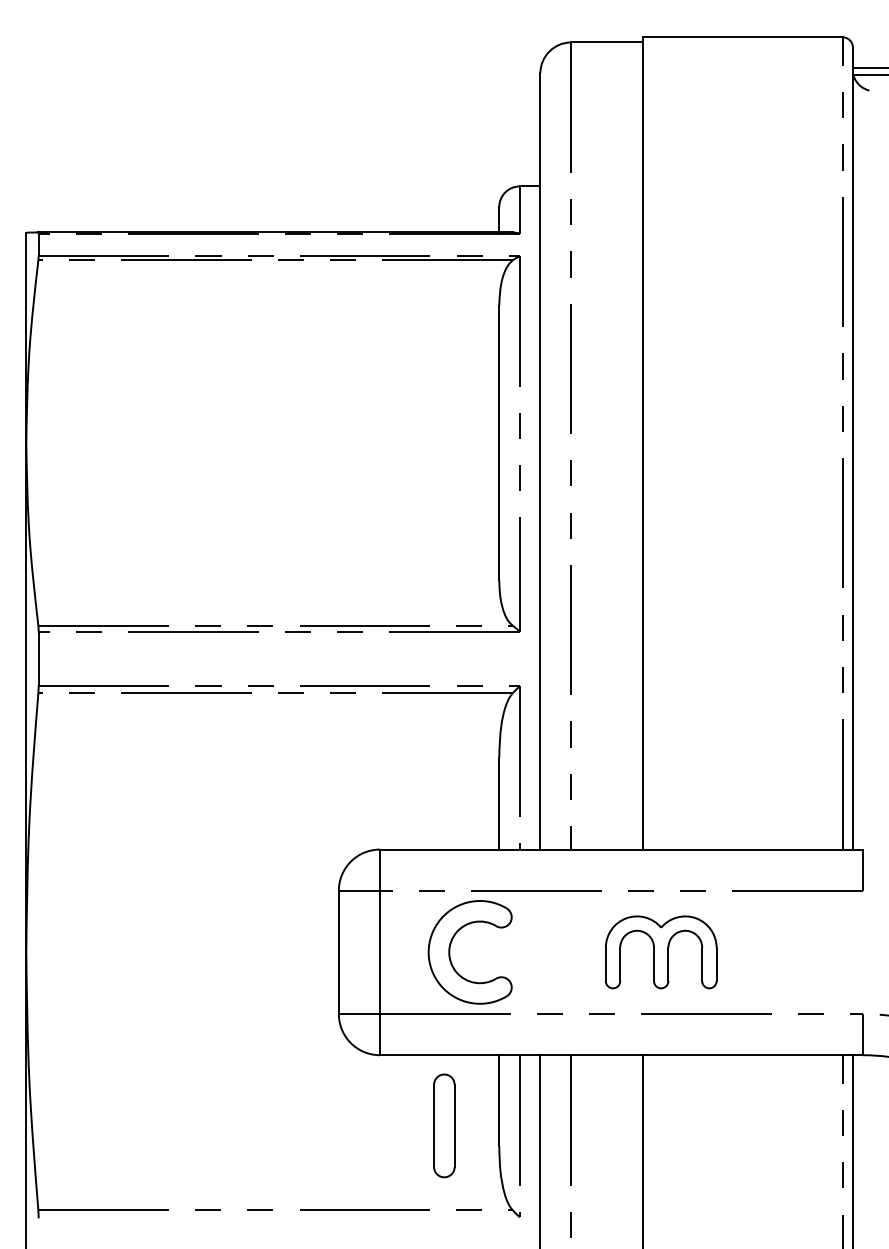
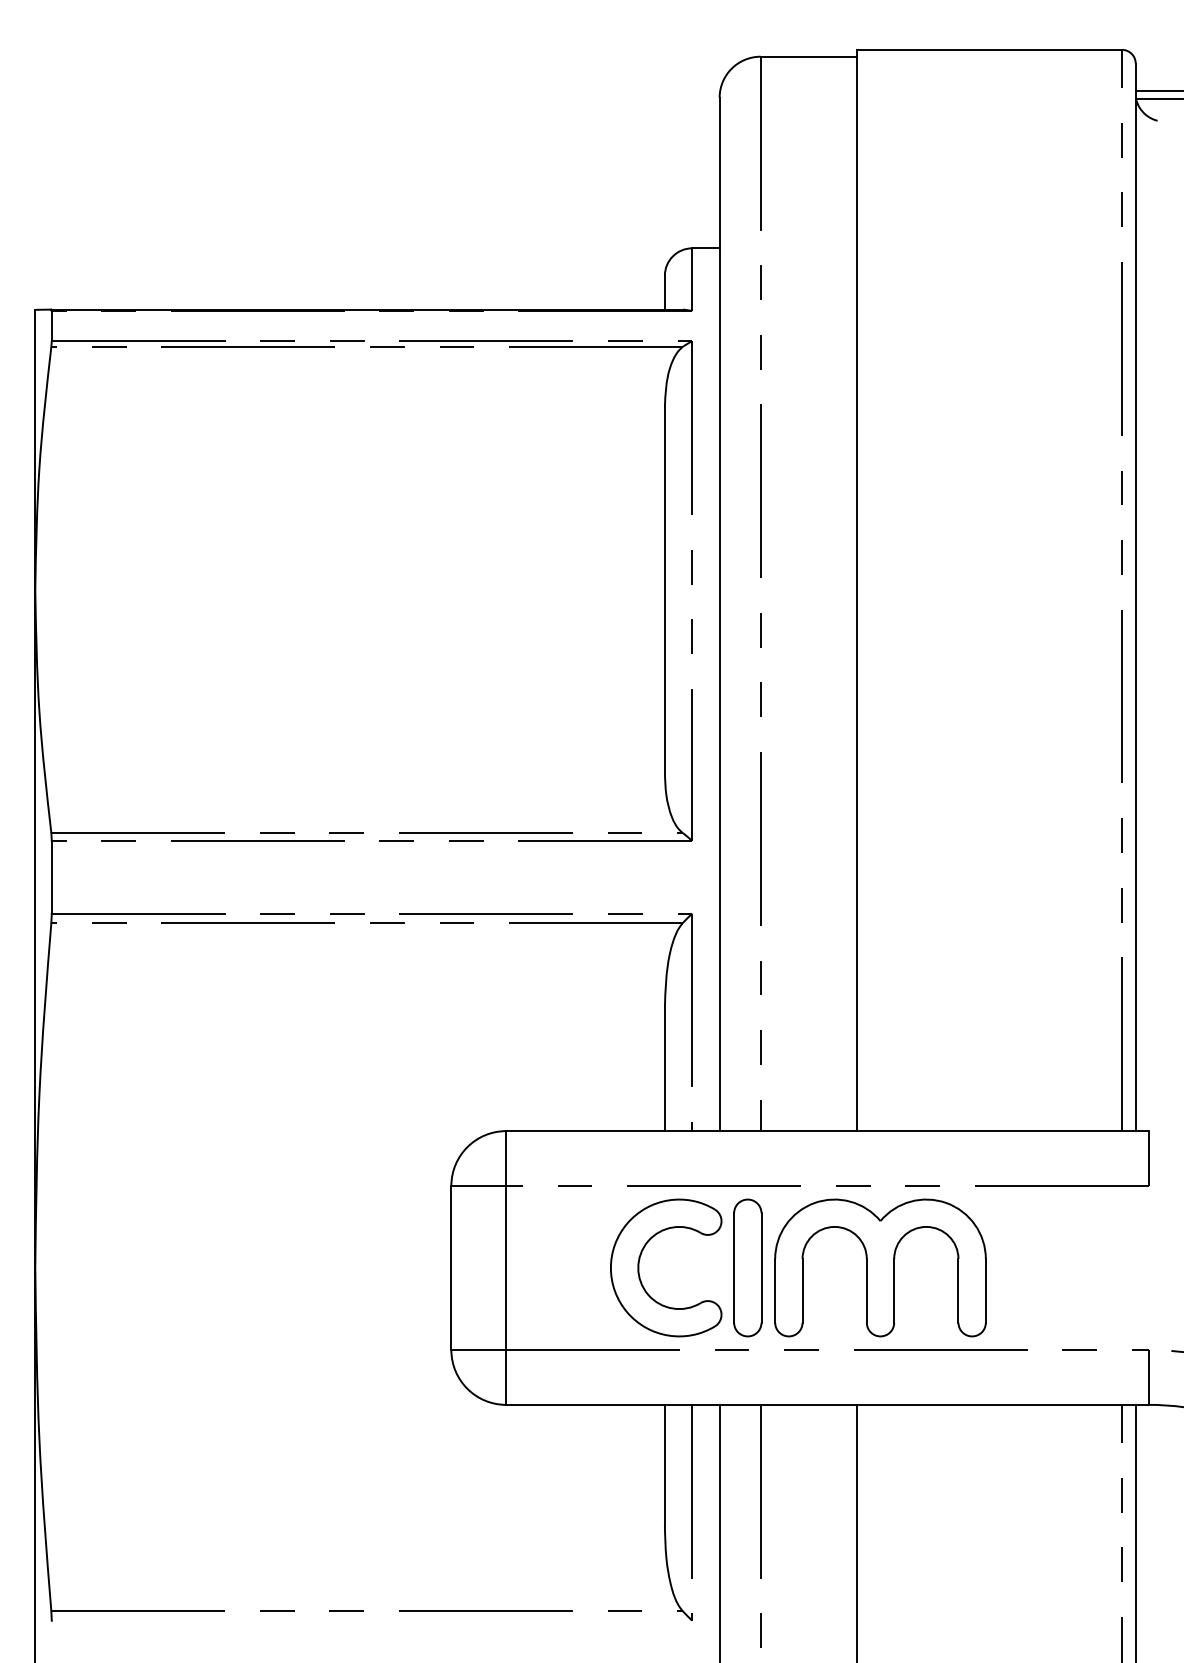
part: (450, 952) -> (639, 1267), moved
part: (661, 952) -> (880, 1267), size x1.43
part: (444, 1125) -> (747, 1267), moved

